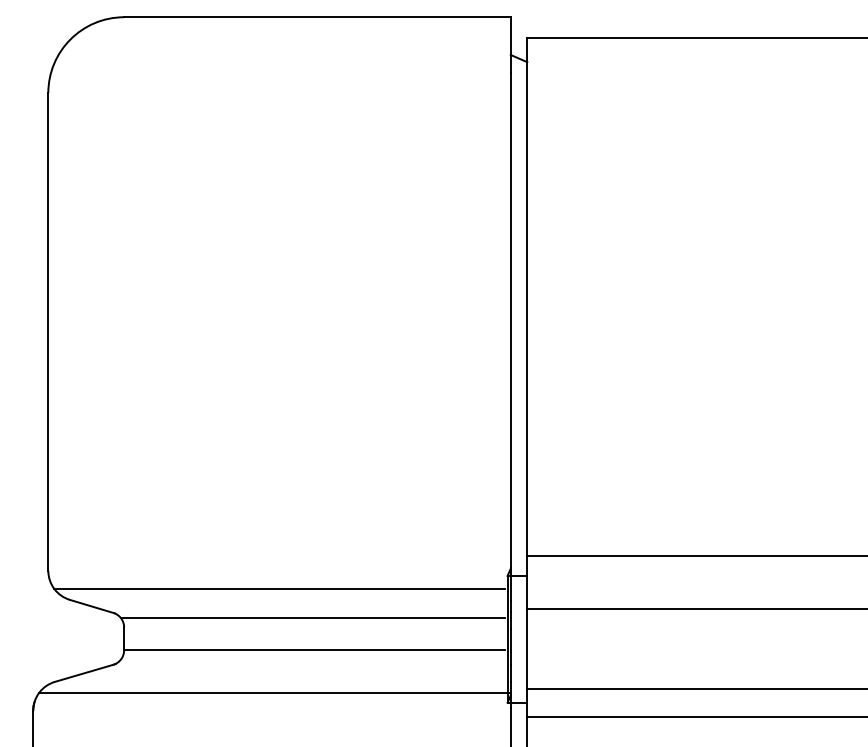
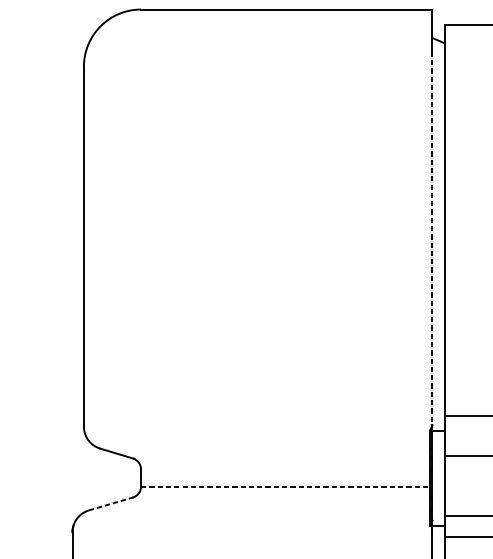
line: (510, 321) -> (432, 238), solid -> dashed
line: (279, 588) -> (258, 440), removed
line: (312, 618) -> (283, 462), removed
line: (315, 650) -> (285, 486), solid -> dashed
line: (85, 673) -> (111, 504), solid -> dashed
line: (274, 692) -> (254, 518), removed

